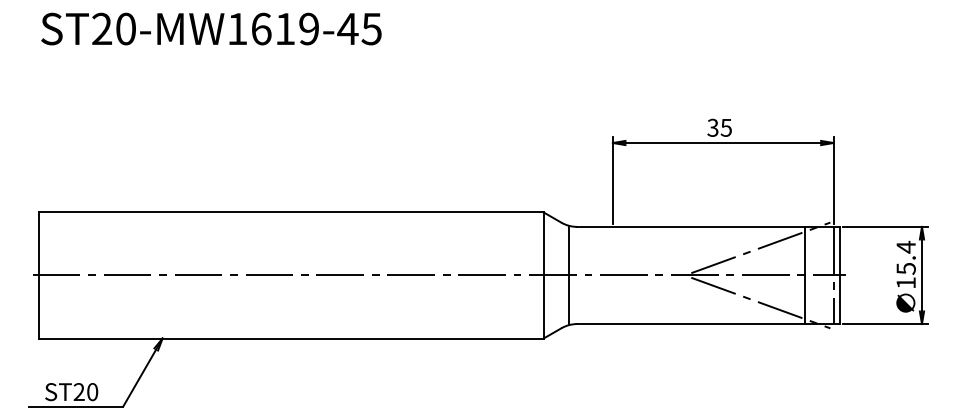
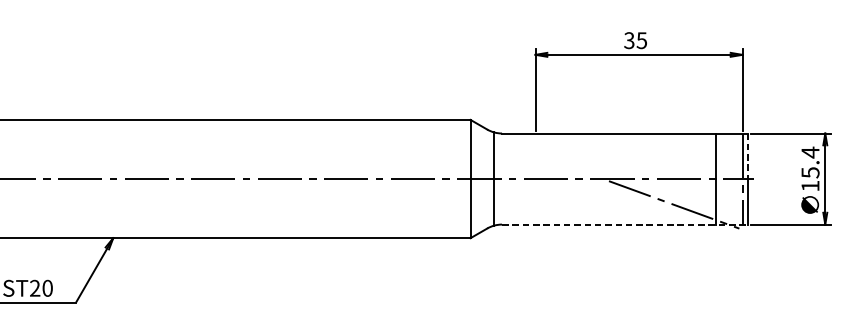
line: (760, 247) -> (673, 152), removed
line: (839, 251) -> (747, 156), solid -> dashed
line: (709, 324) -> (626, 225), solid -> dashed

